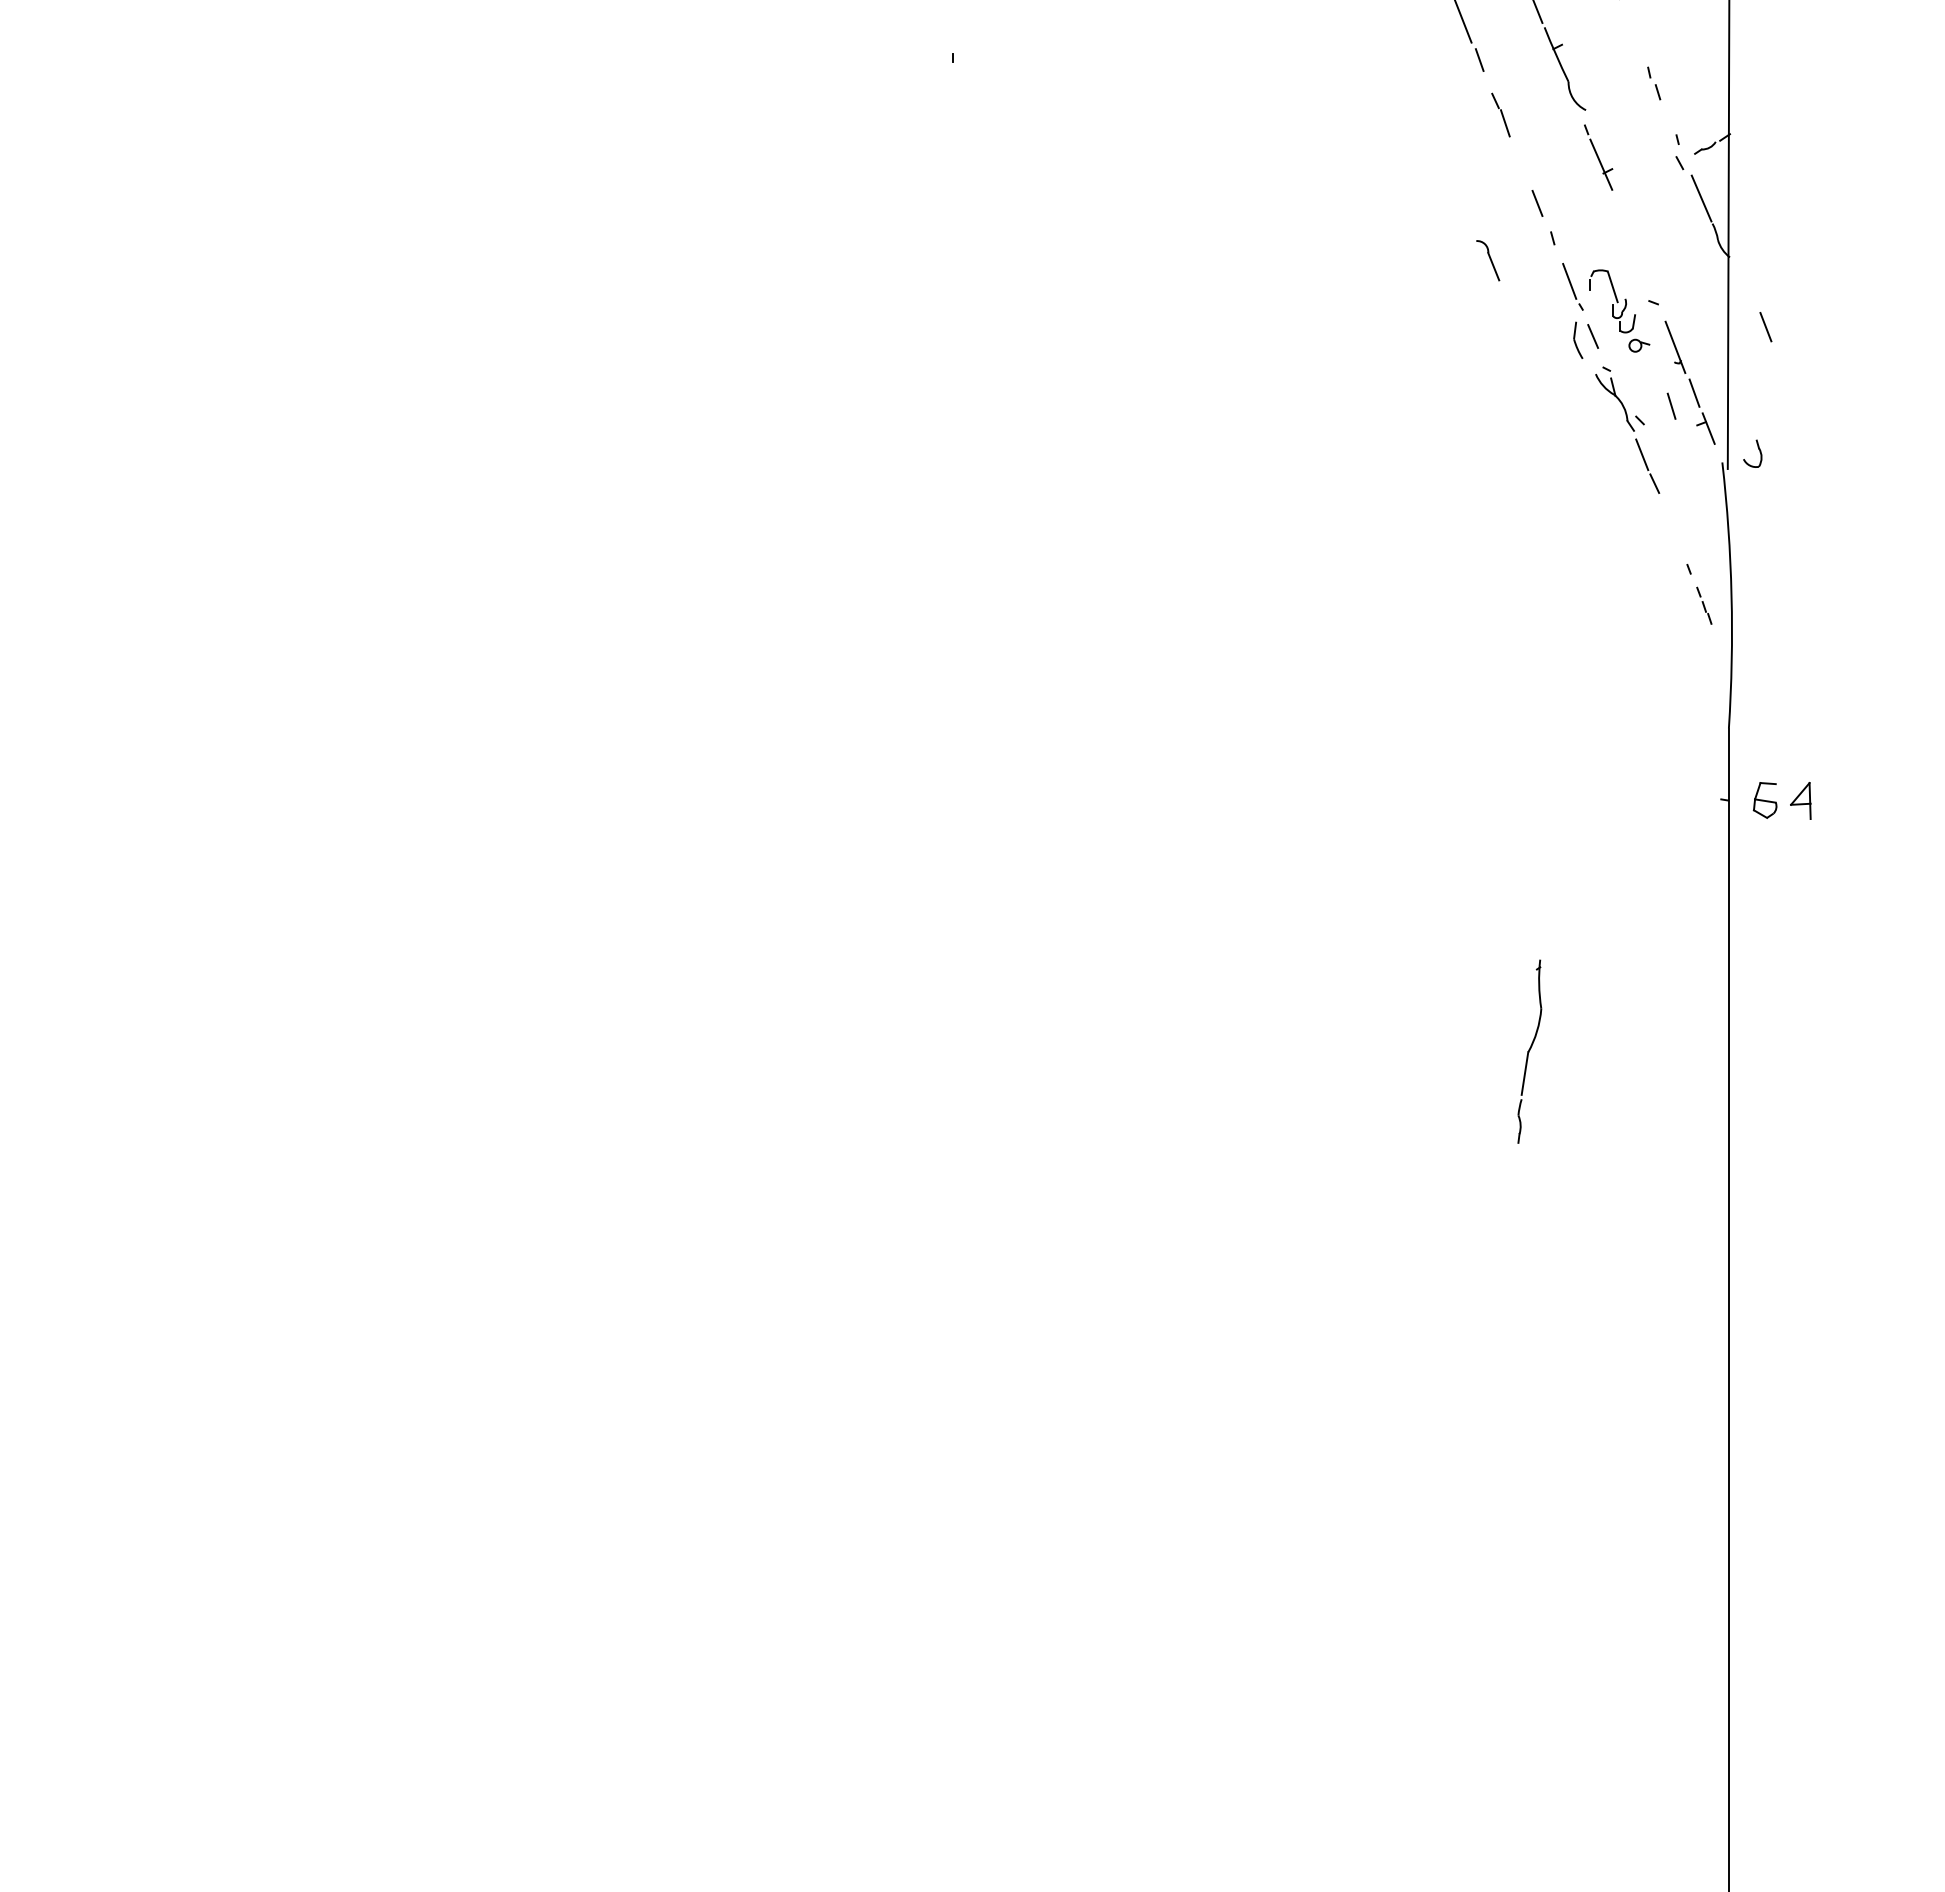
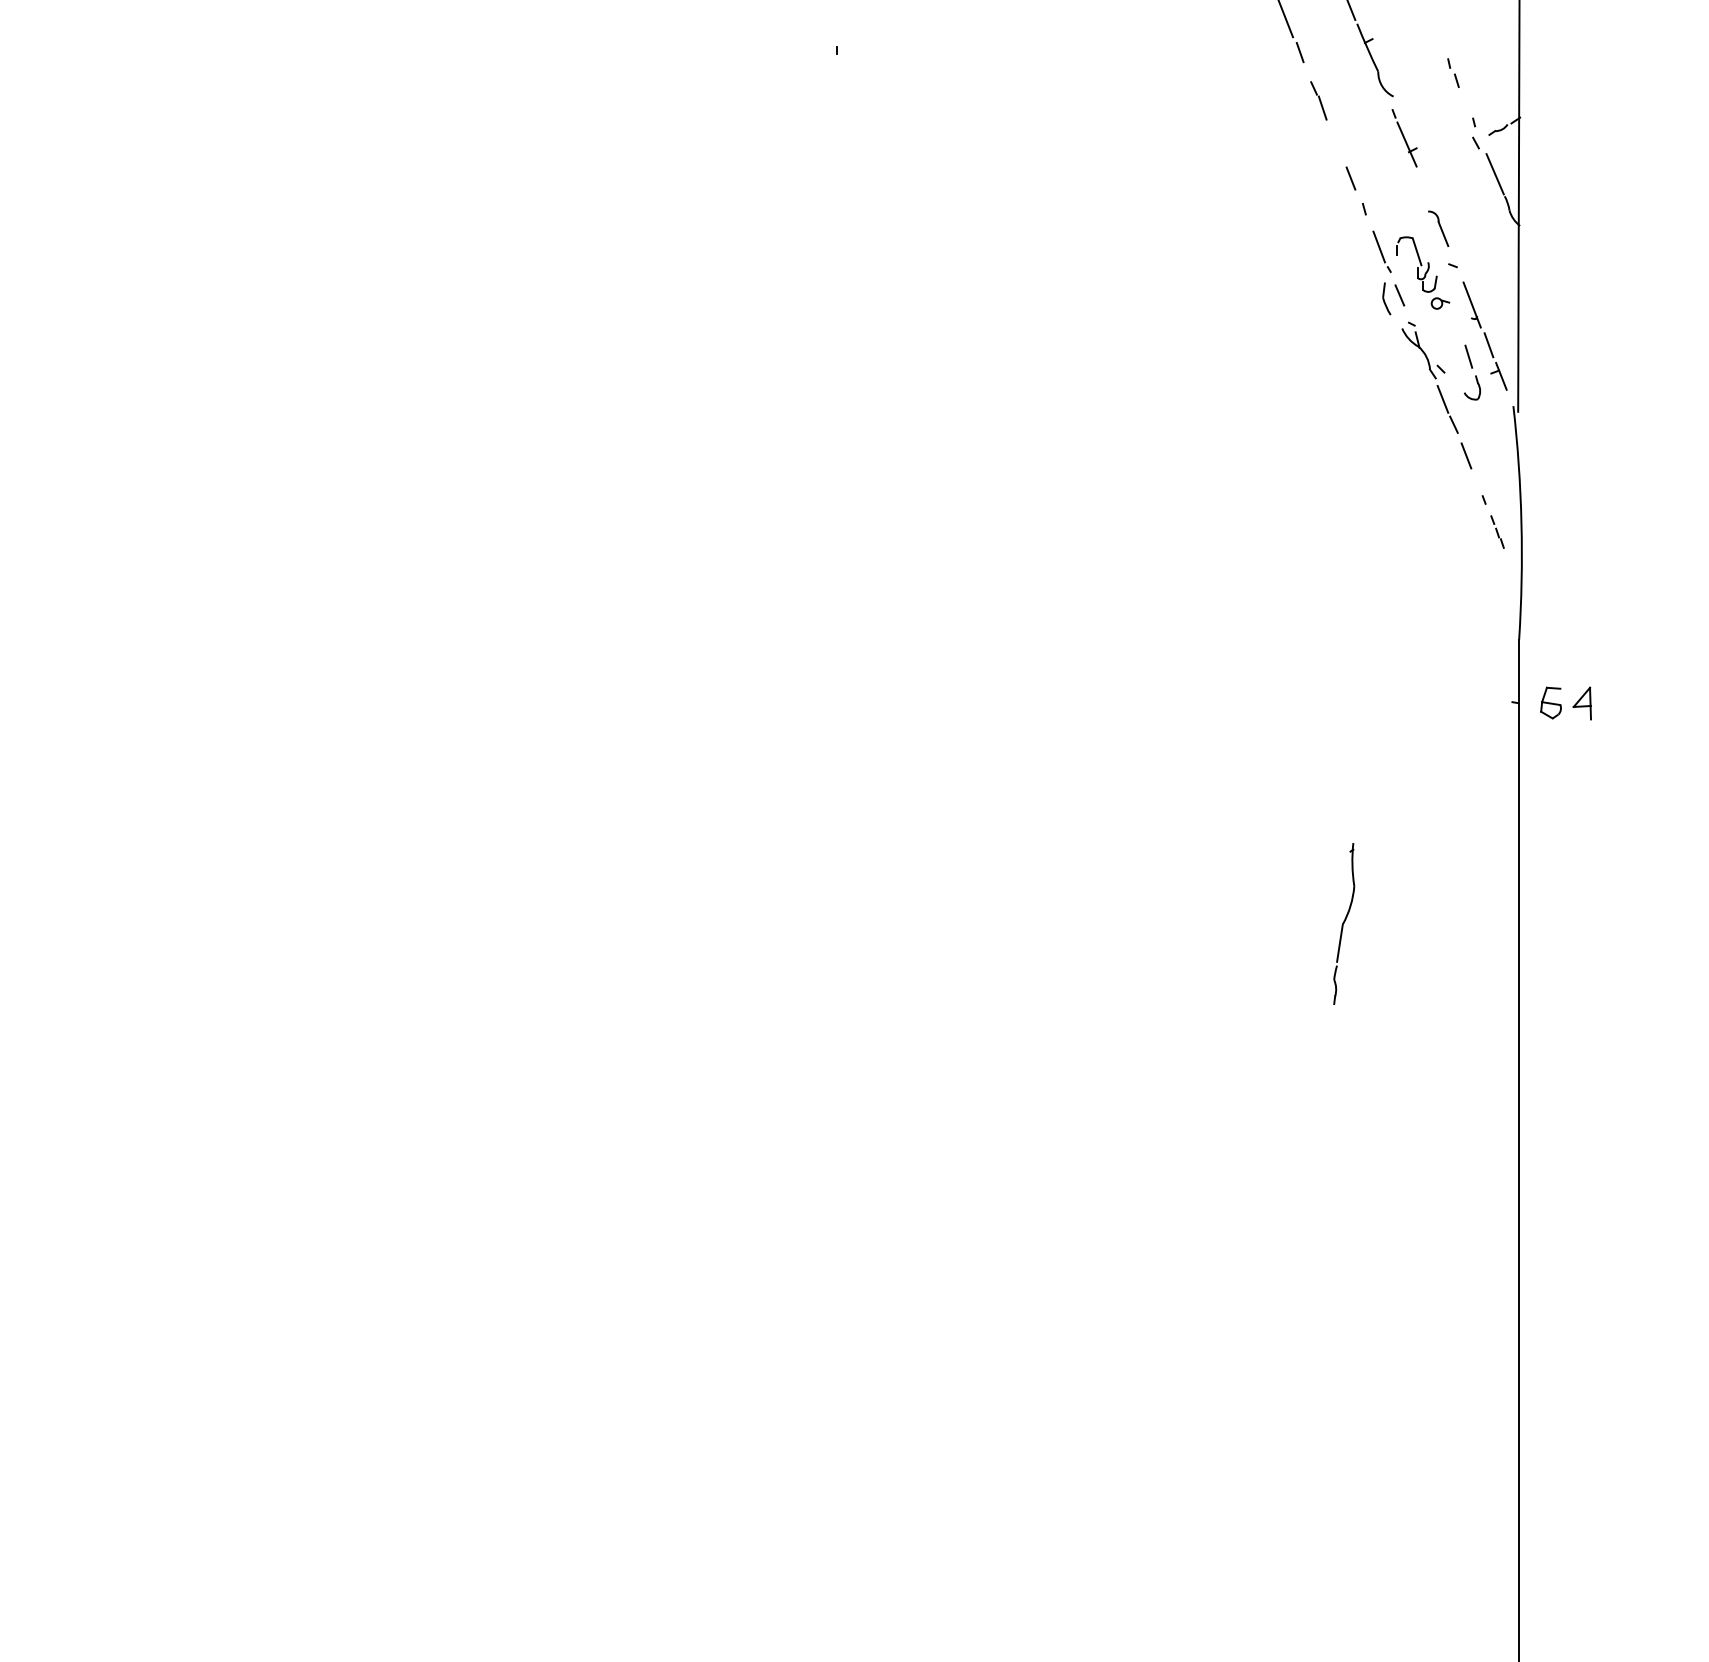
part: (1488, 260) -> (1438, 228), moved
line: (1765, 327) -> (1466, 456), moved
part: (1759, 452) -> (1478, 386), moved

